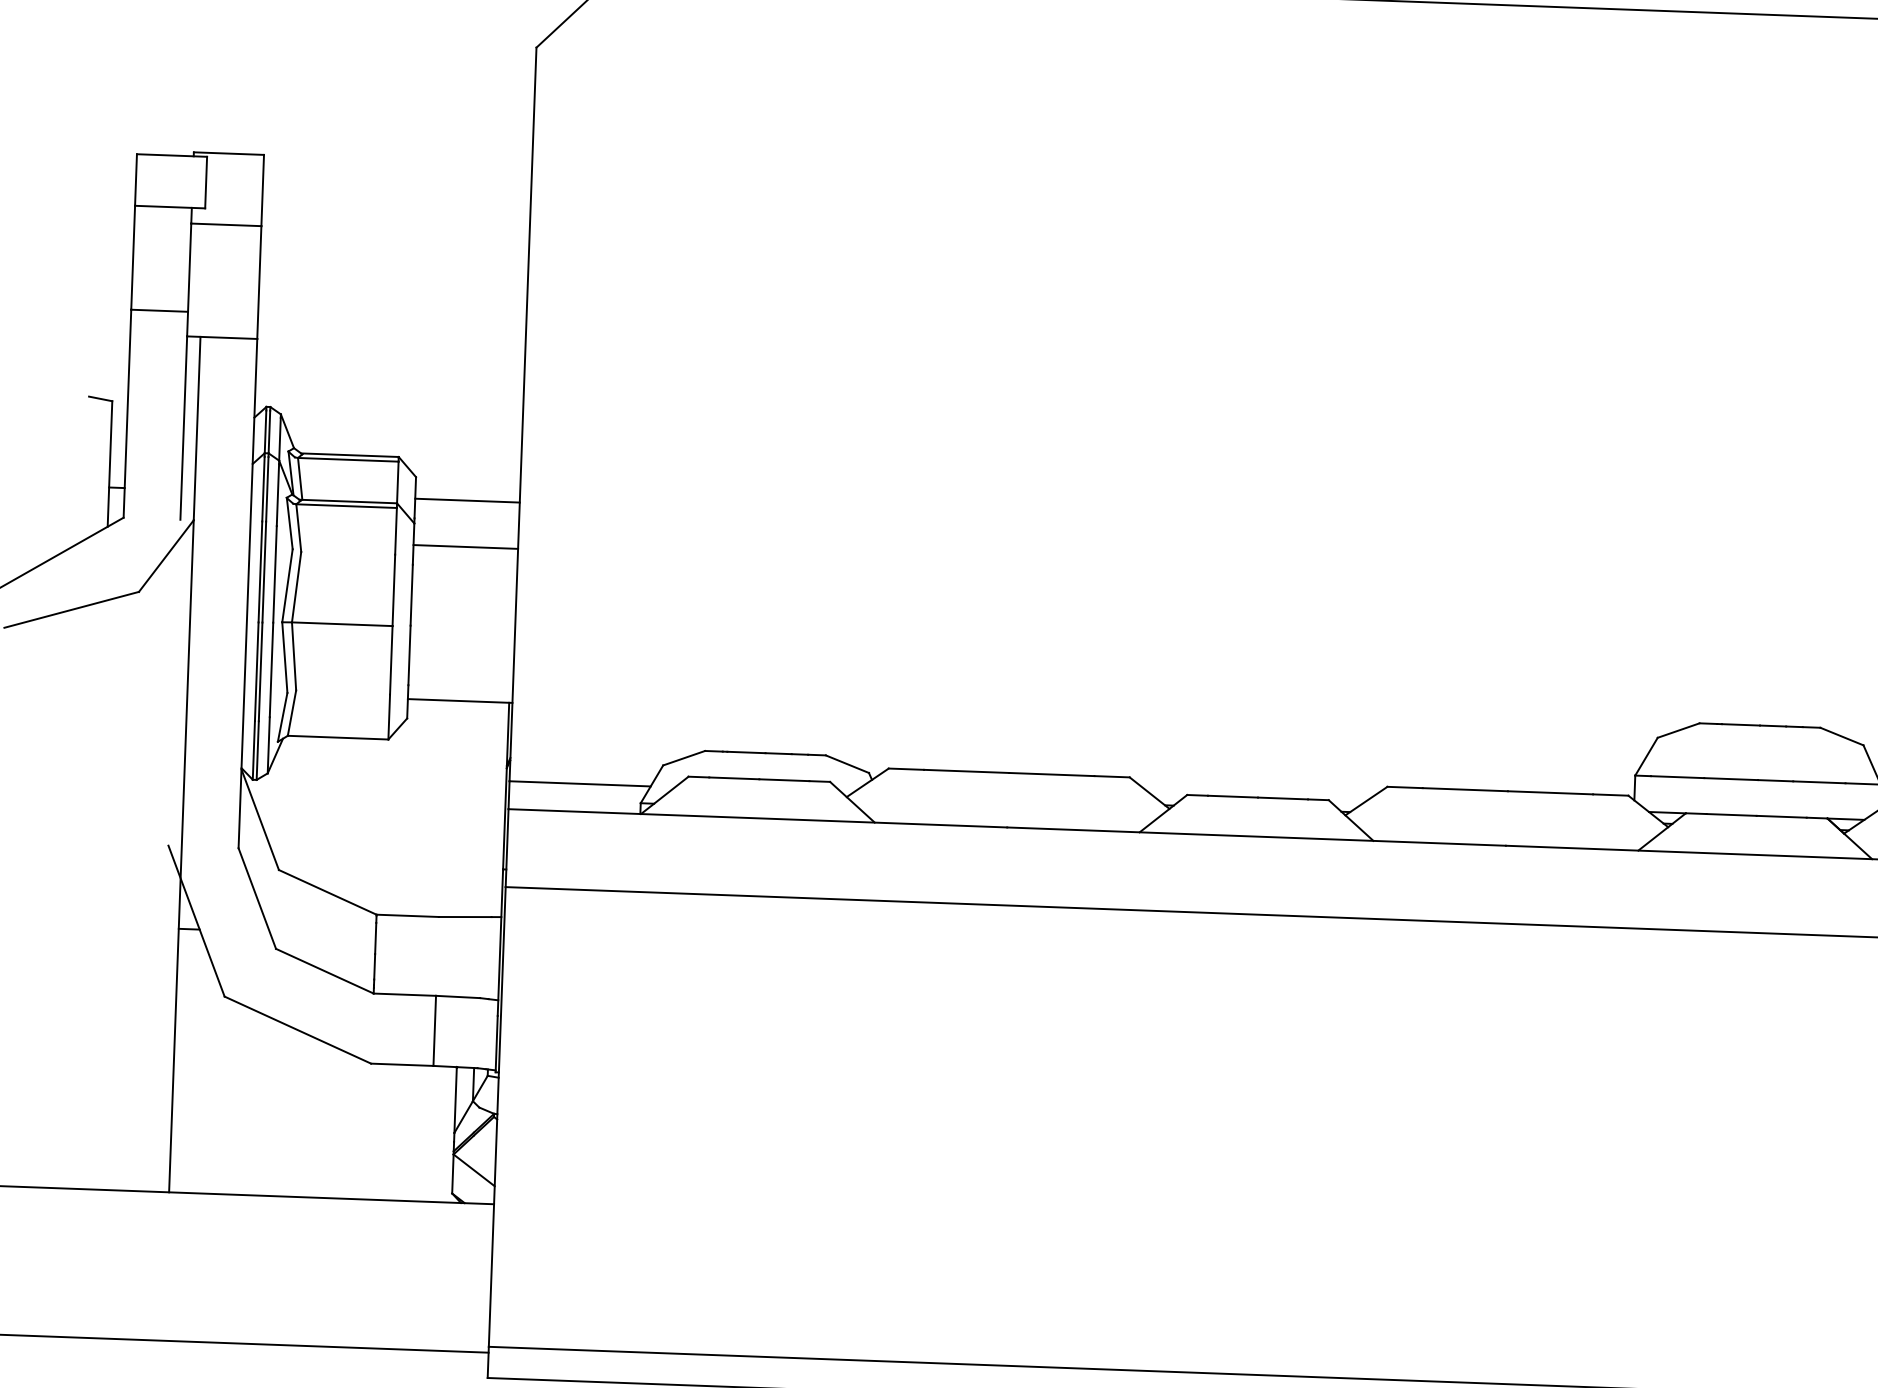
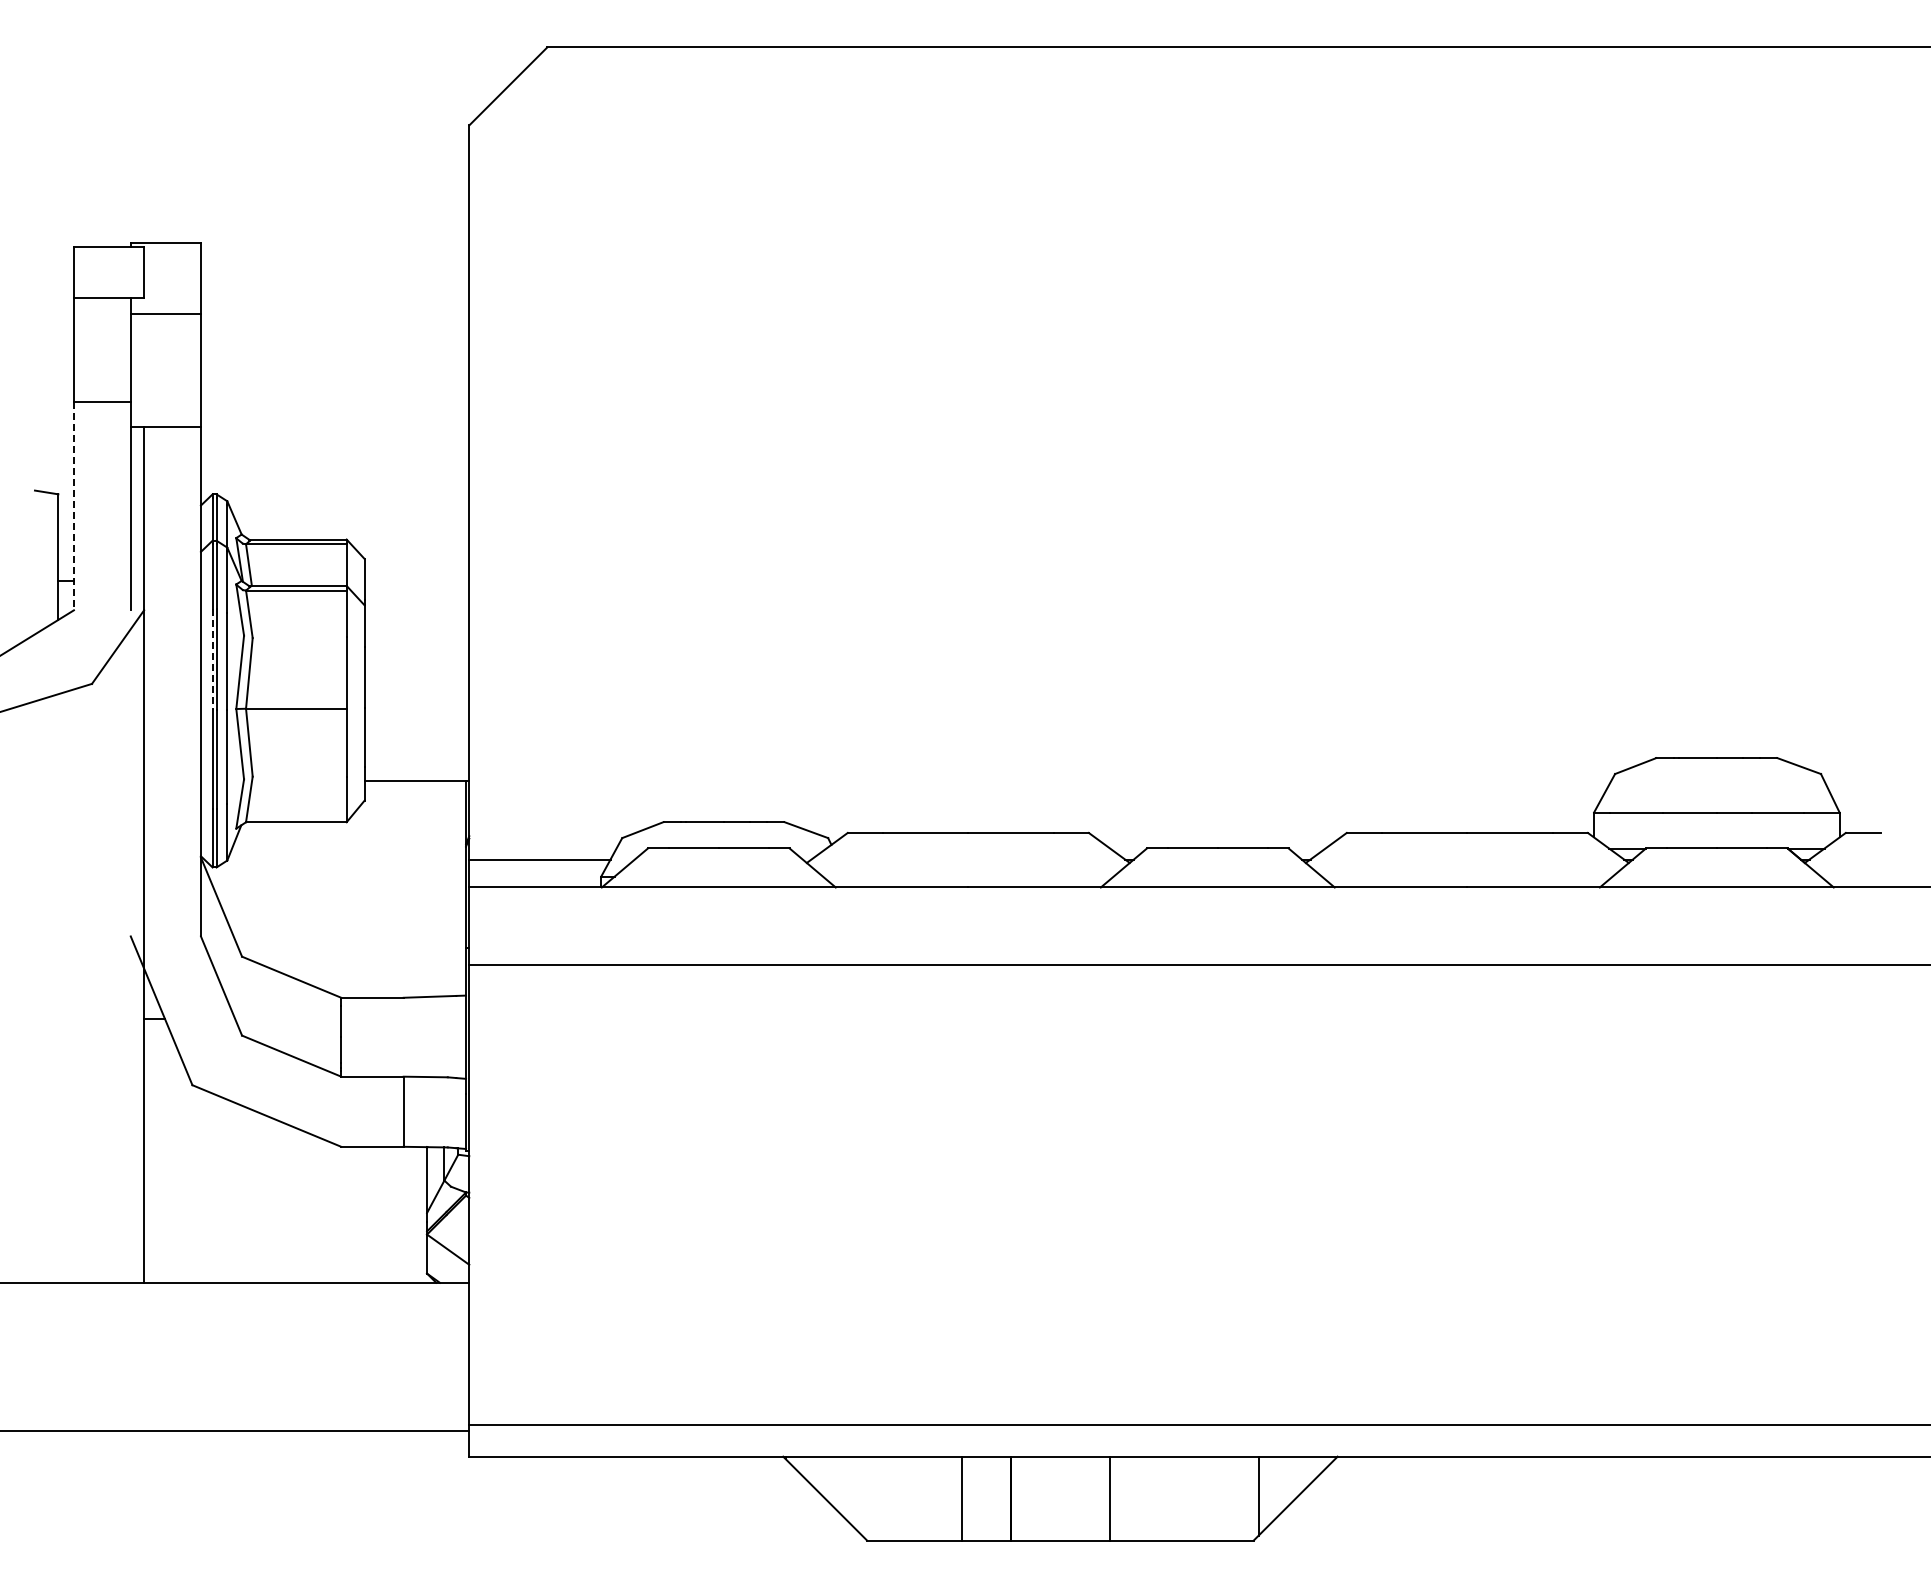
line: (126, 413) -> (73, 506), solid -> dashed
line: (467, 500) -> (416, 580), removed
line: (465, 547) -> (416, 627), removed
line: (260, 572) -> (212, 660), solid -> dashed

